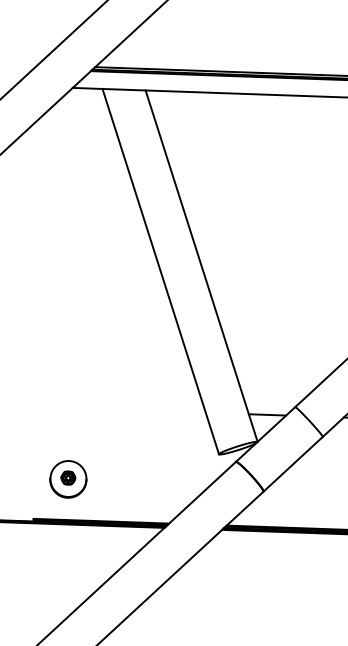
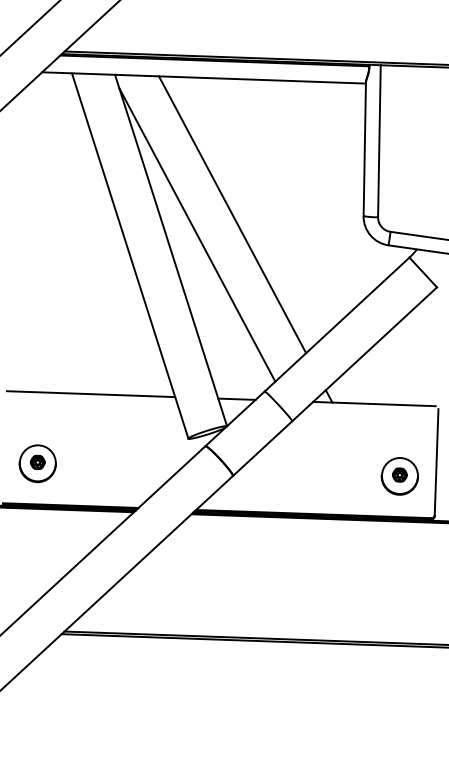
line: (263, 230) -> (232, 214), added
line: (228, 250) -> (197, 234), added
line: (121, 410) -> (90, 394), added

